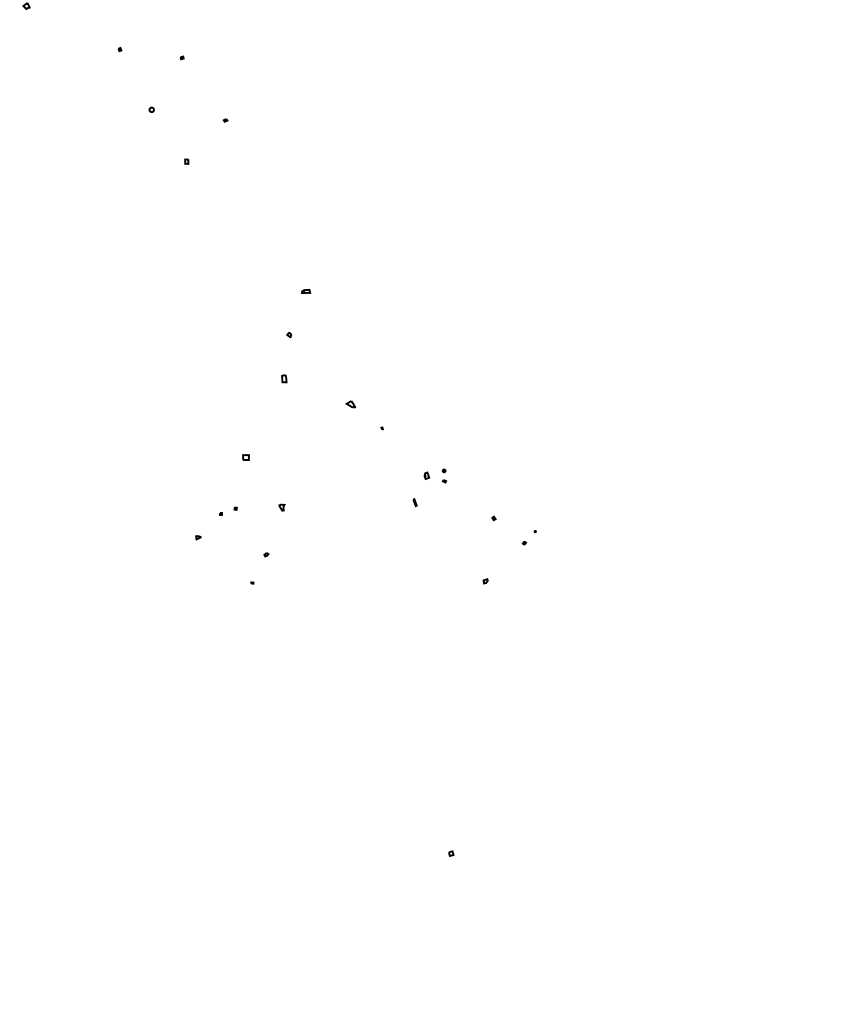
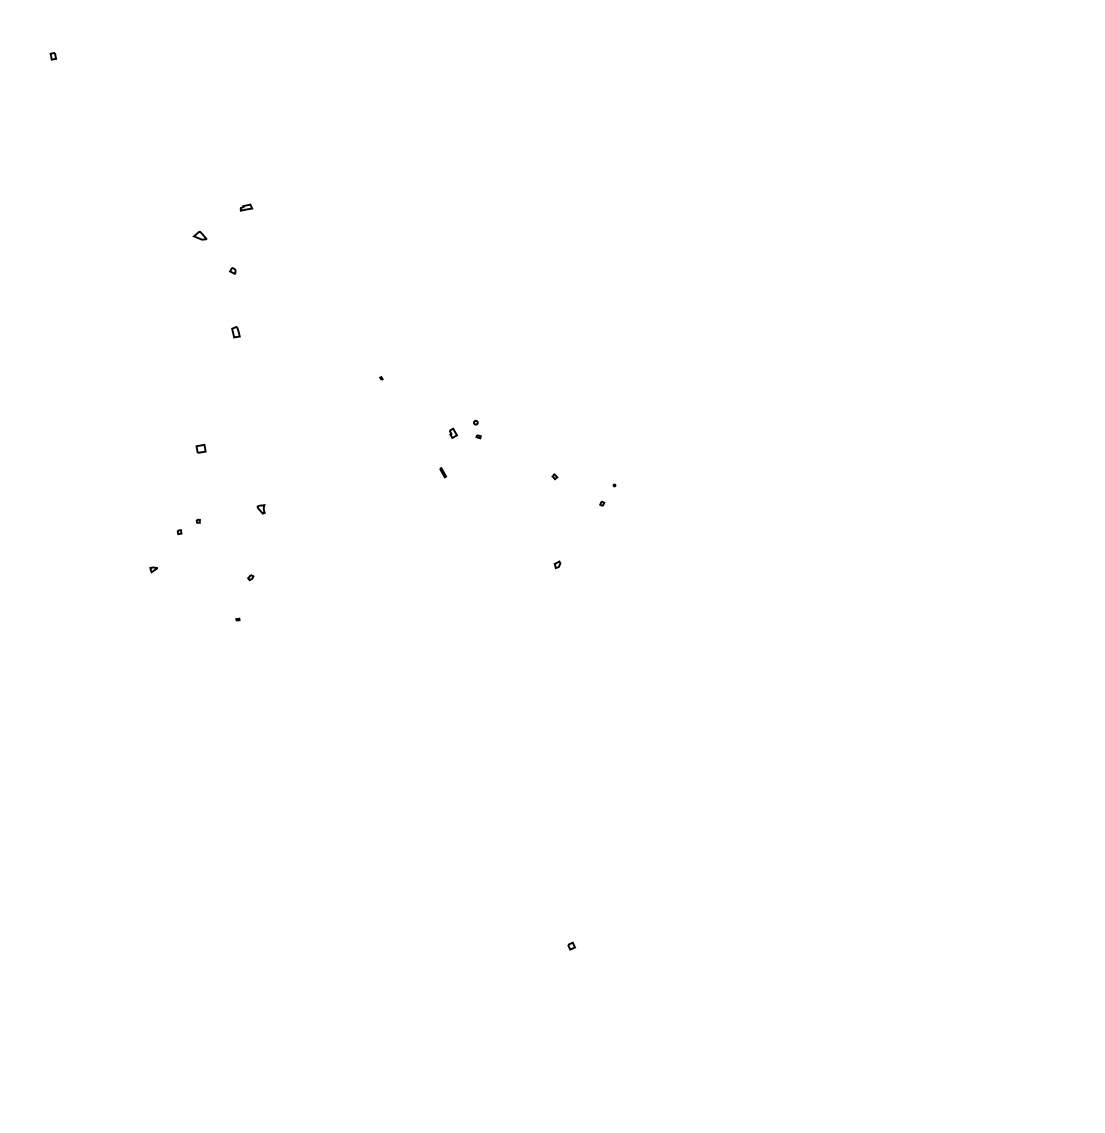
part: (350, 404) -> (199, 236), moved

